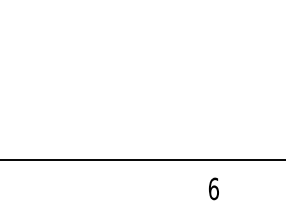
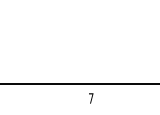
text: (212, 189) -> (90, 98), 6 -> 7

